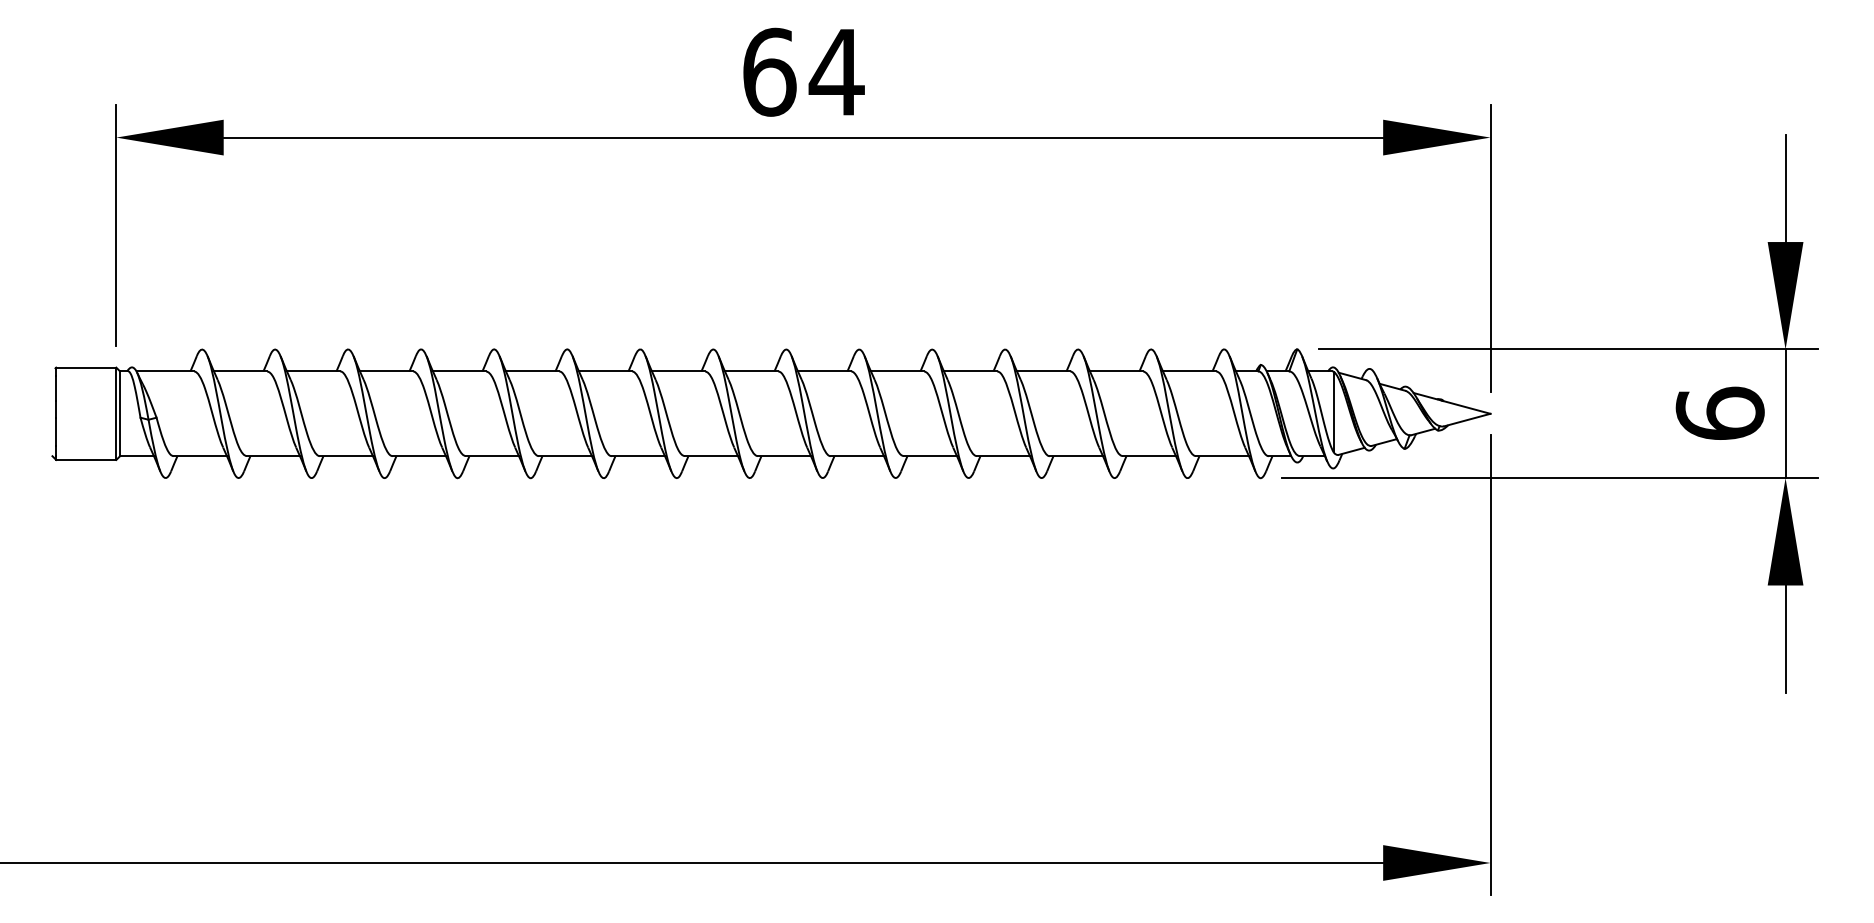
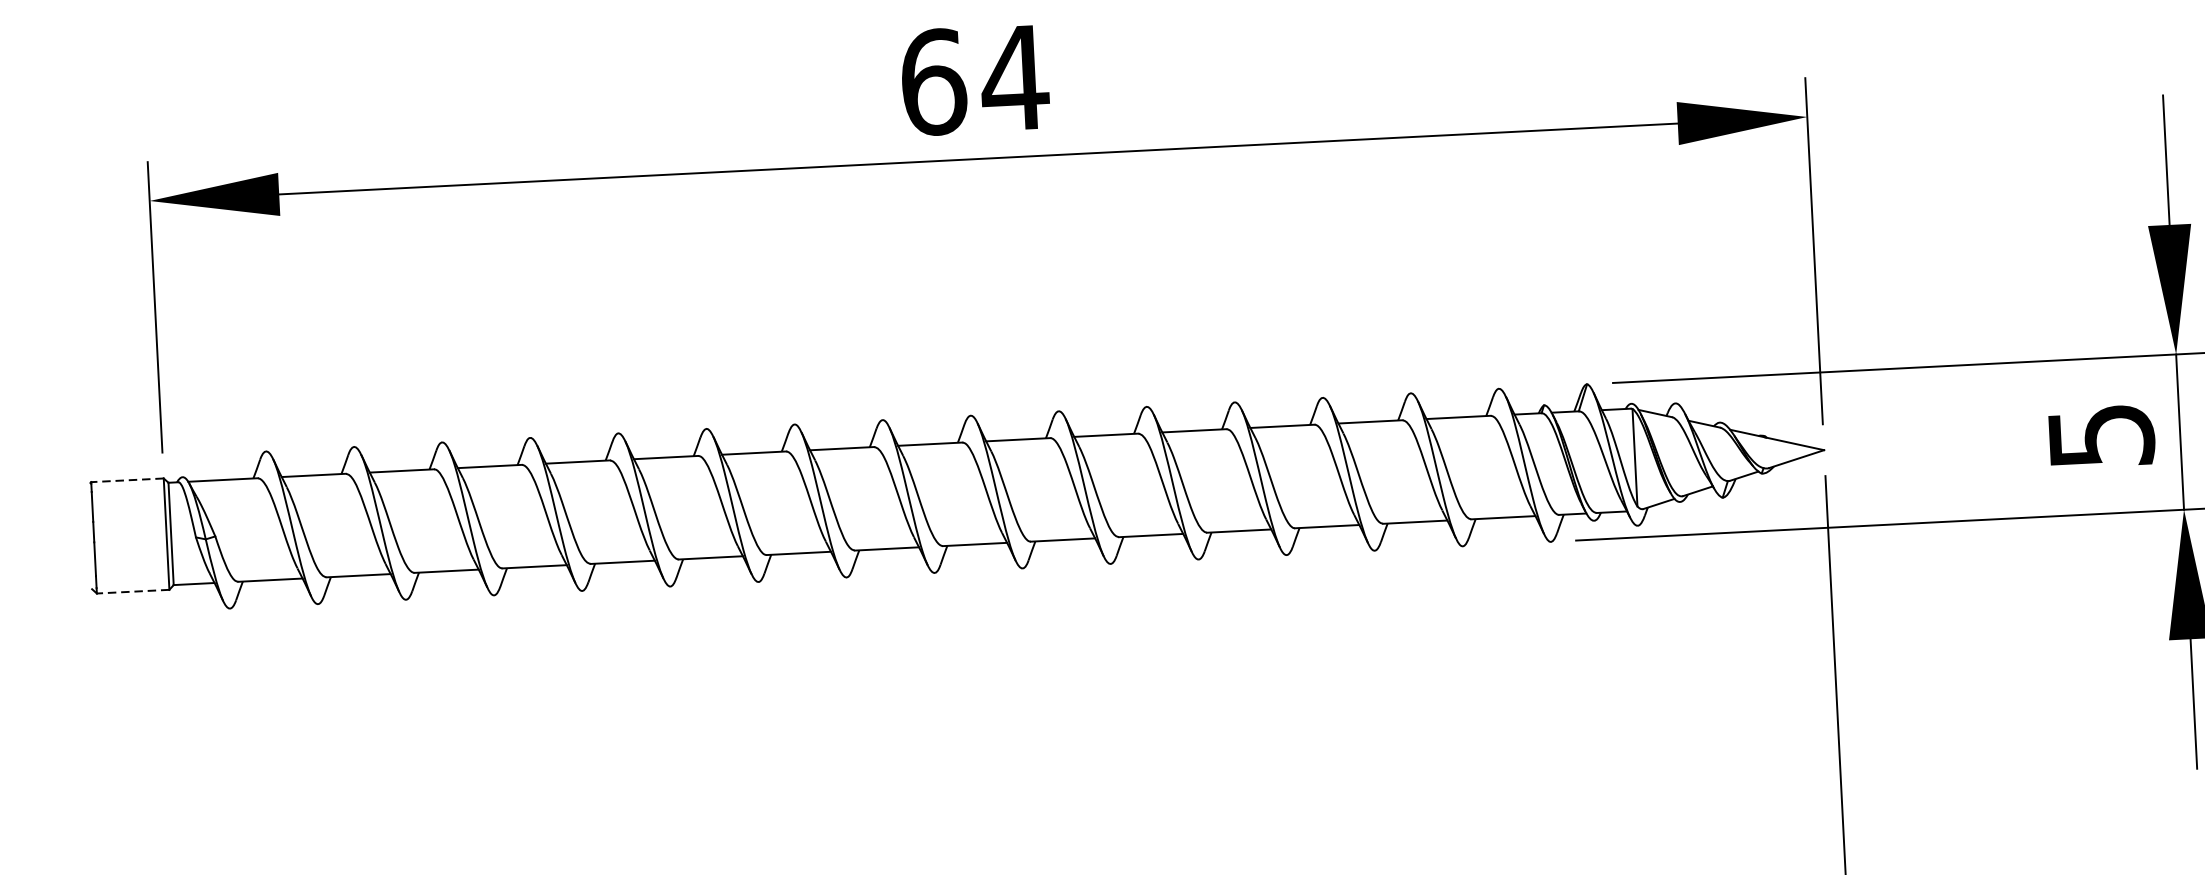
line: (85, 367) -> (126, 480), solid -> dashed
text: (1719, 412) -> (2100, 434), 6 -> 5
line: (85, 459) -> (132, 591), solid -> dashed

